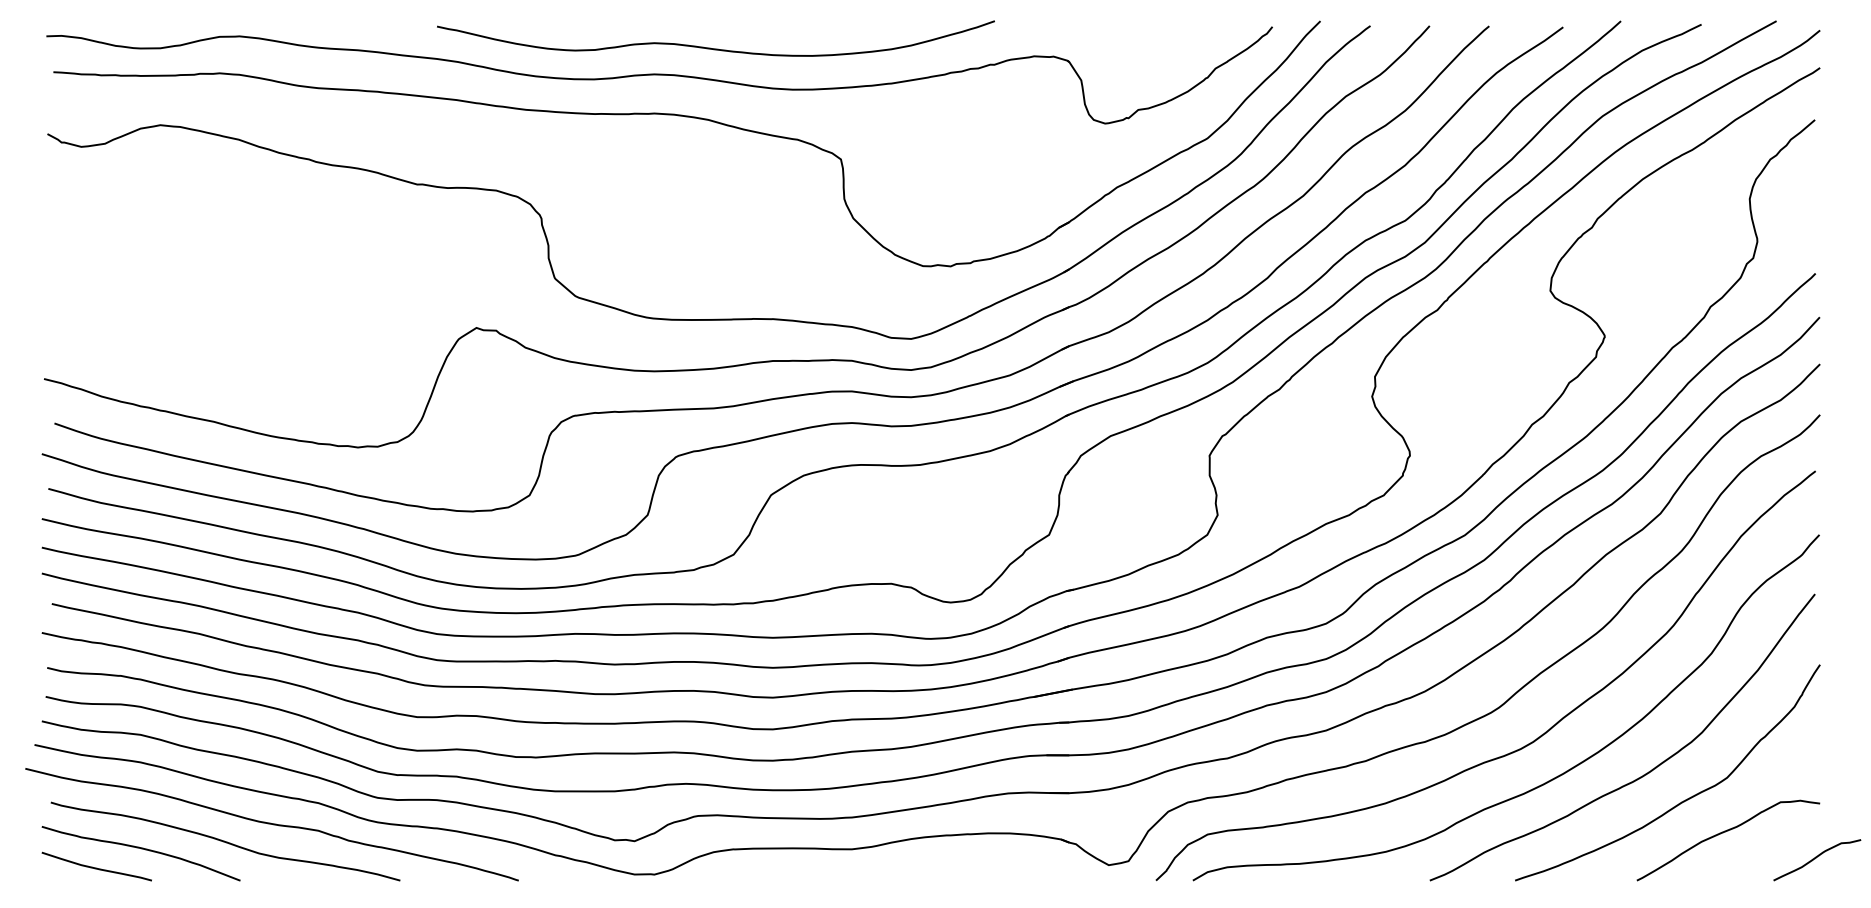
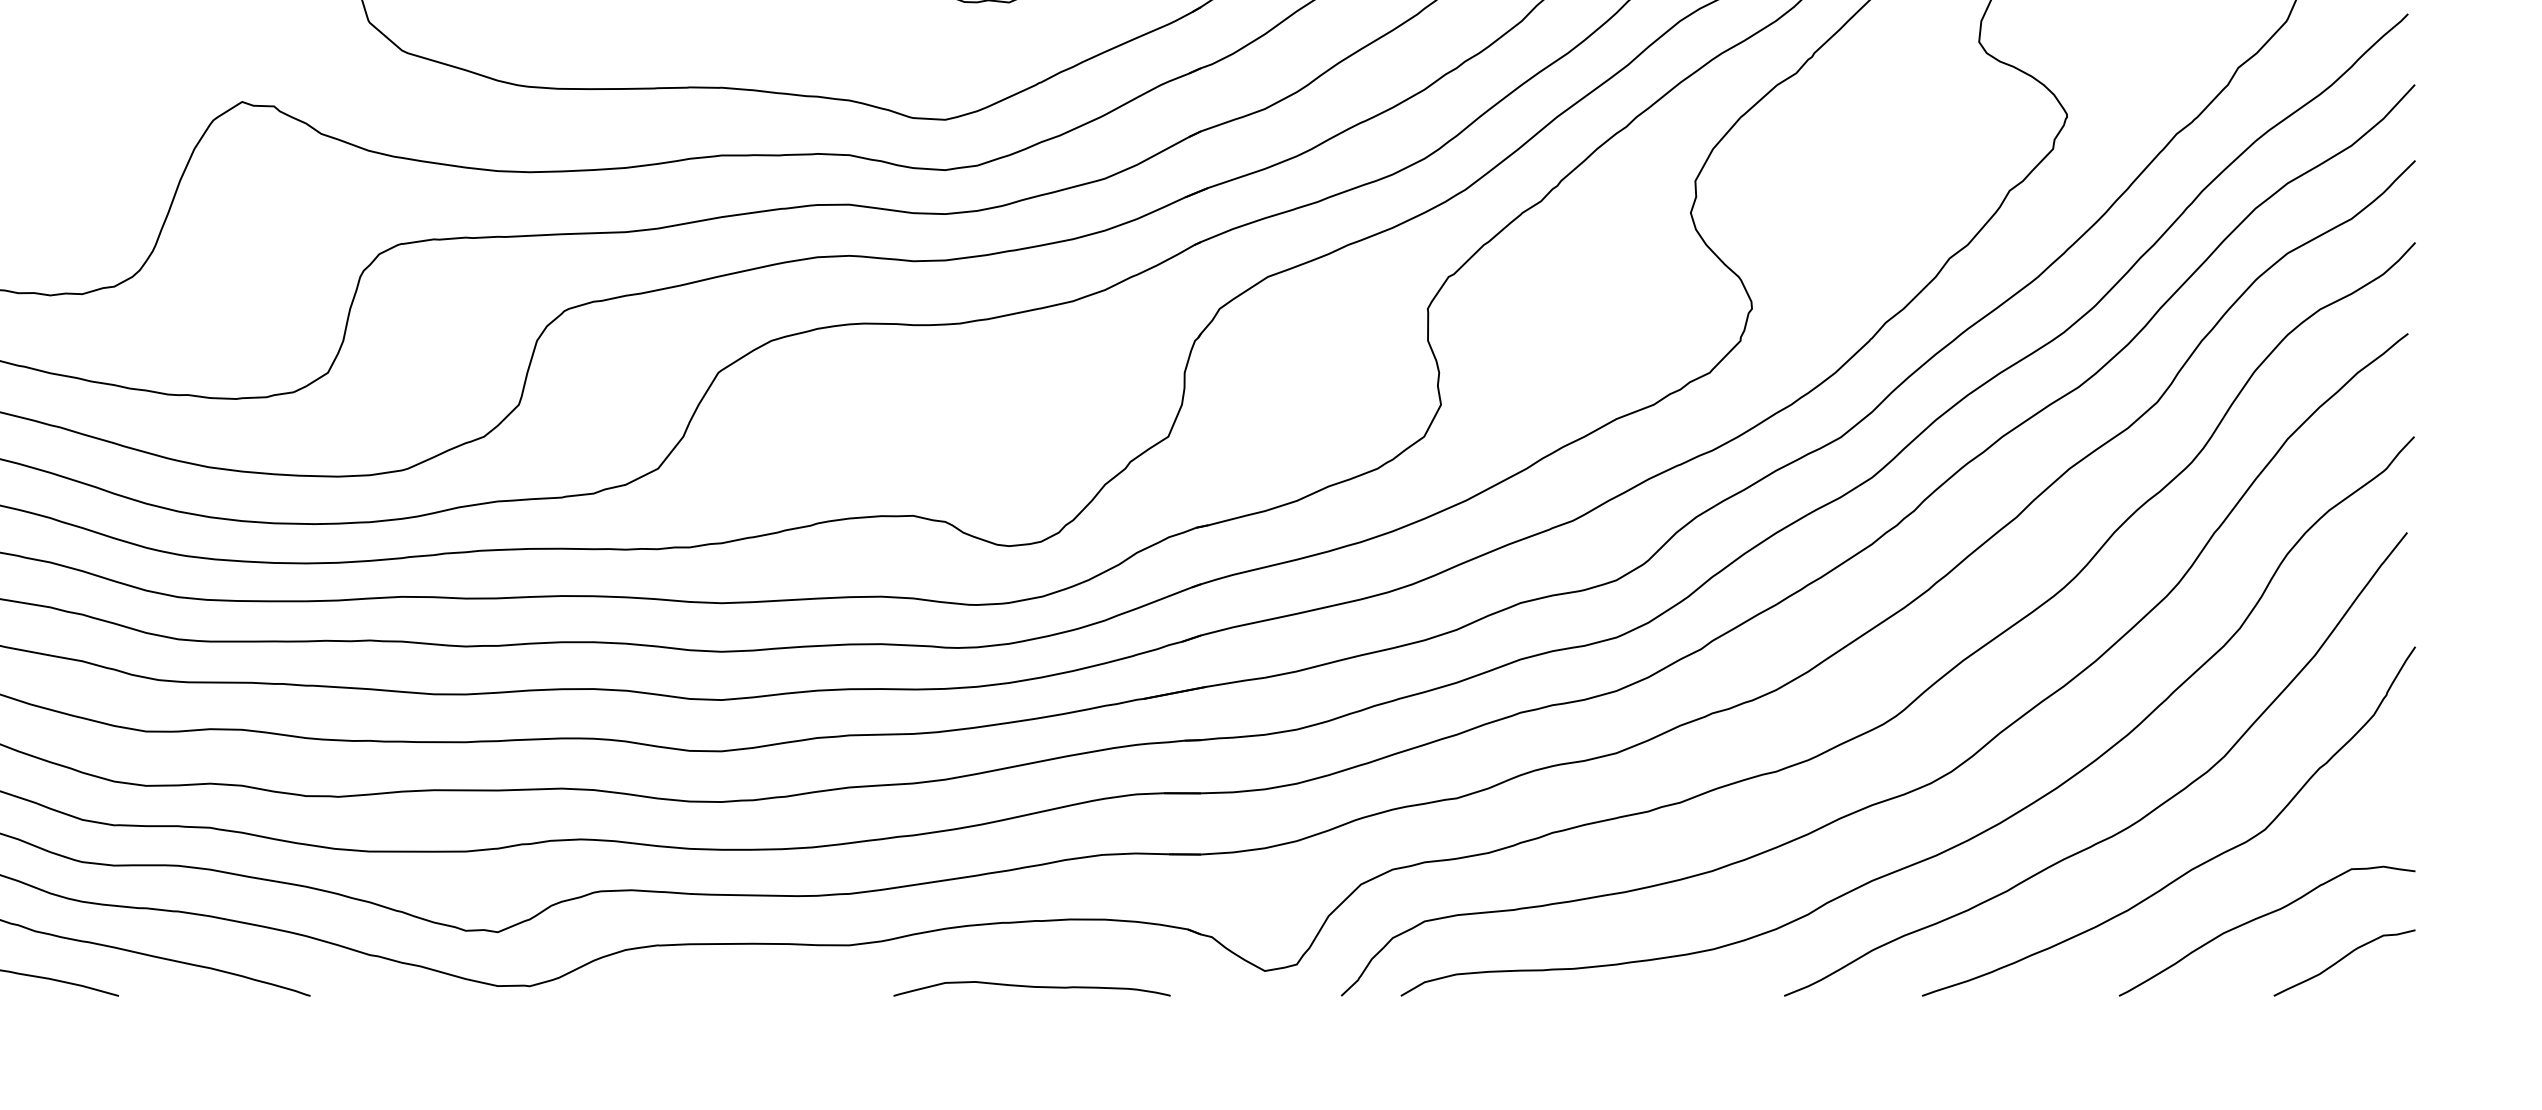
curve: (1816, 858) -> (2343, 960), moved
curve: (964, 875) -> (1031, 987), added

